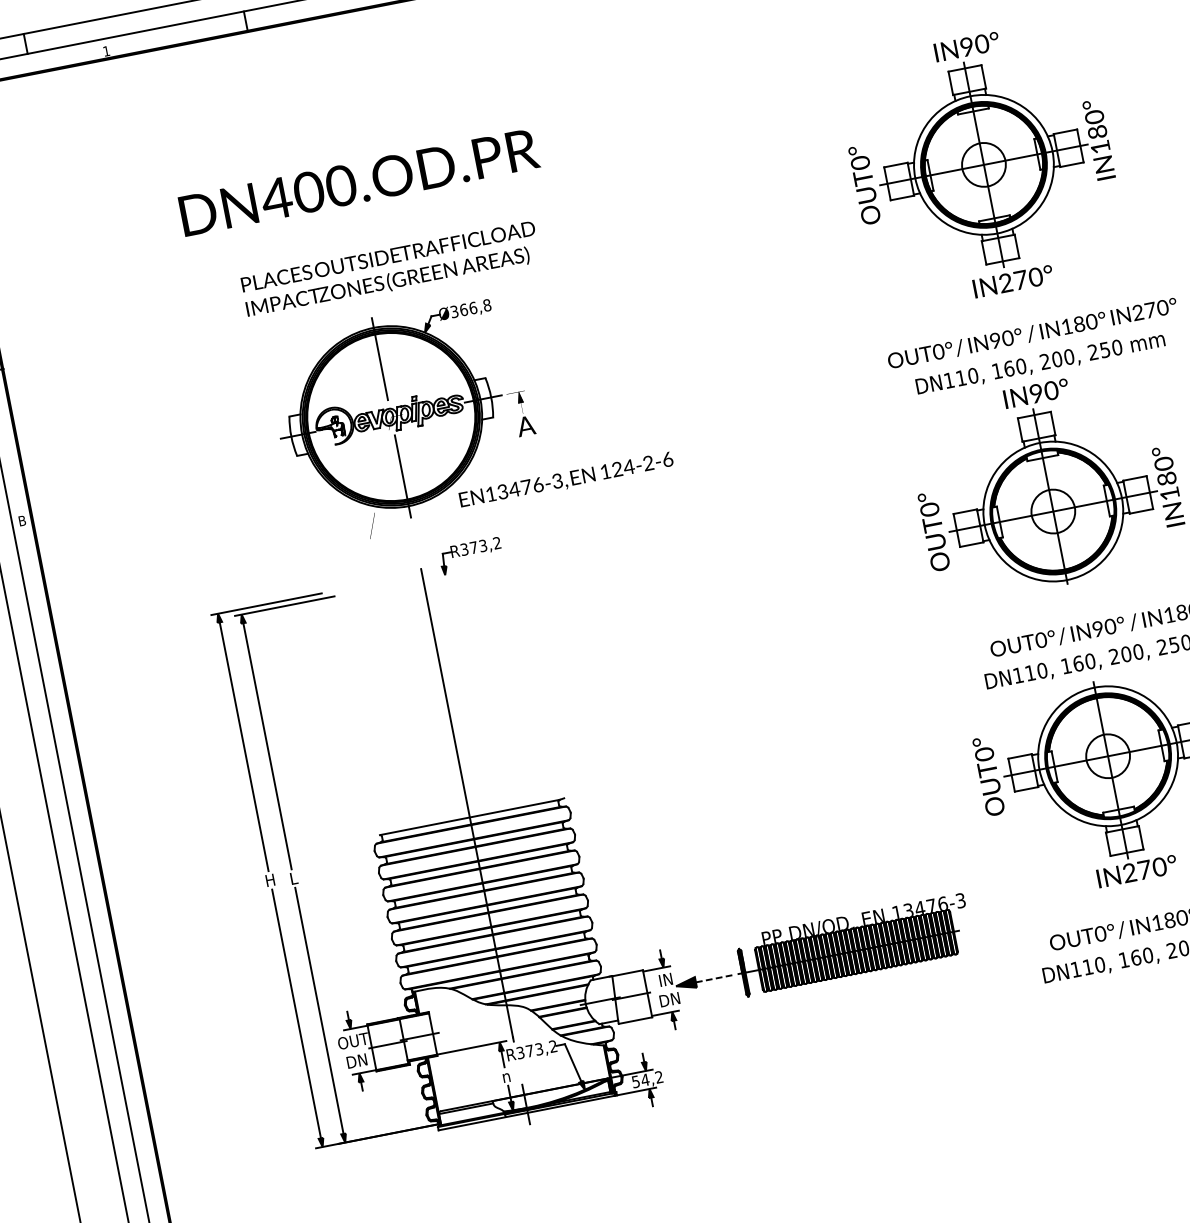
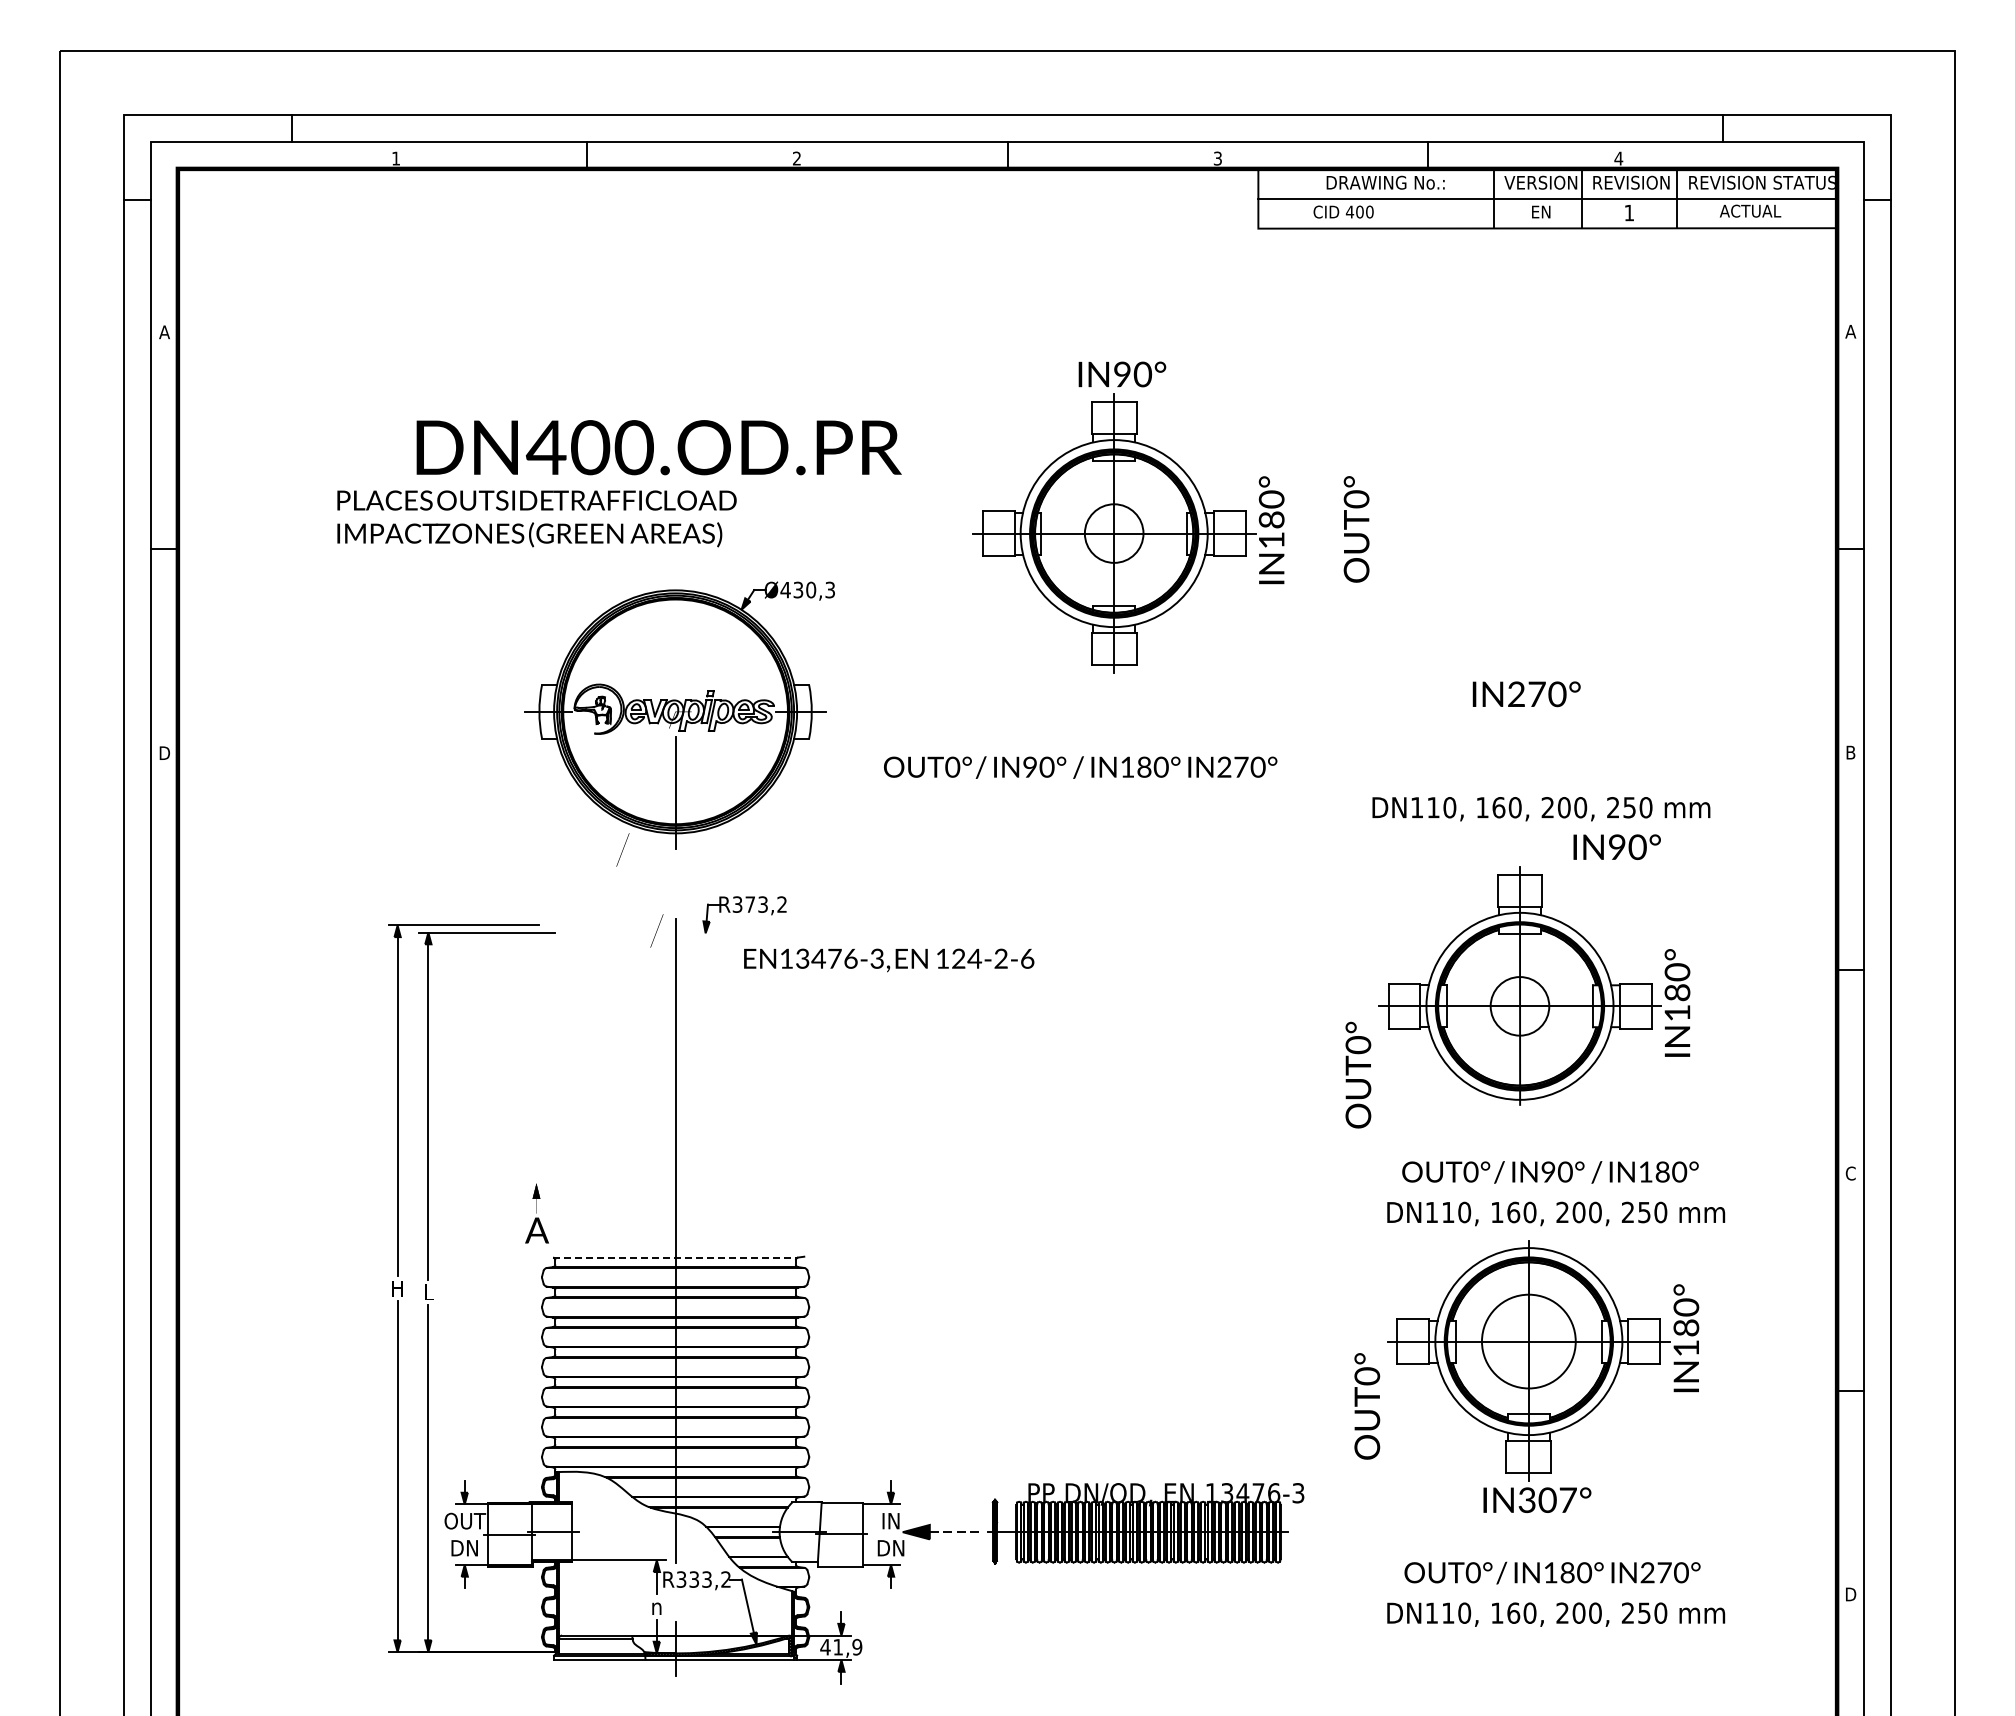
part: (992, 151) -> (1128, 517), moved
text: (358, 182) -> (658, 447), moved
text: (390, 269) -> (536, 518), moved
text: (470, 308) -> (807, 589), Ø366,8 -> Ø430,3
text: (1032, 333) -> (1080, 767), moved
line: (379, 358) -> (675, 632), removed
text: (1035, 393) -> (1616, 846), moved
text: (523, 413) -> (536, 1213), moved
text: (566, 480) -> (889, 960), moved
text: (22, 520) -> (164, 752), B -> D
text: (934, 531) -> (1358, 1074), moved
line: (408, 580) -> (656, 930), added
circle: (1107, 756) -> (1528, 1341), size x1.6
text: (989, 776) -> (1367, 1406), moved
line: (469, 817) -> (675, 1257), solid -> dashed
text: (1144, 870) -> (1547, 1500), IN270° -> IN307°
text: (529, 1051) -> (693, 1579), R373,2 -> R333,2
text: (647, 1079) -> (841, 1647), 54,2 -> 41,9

